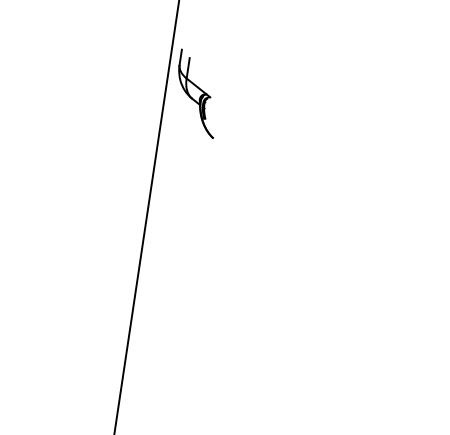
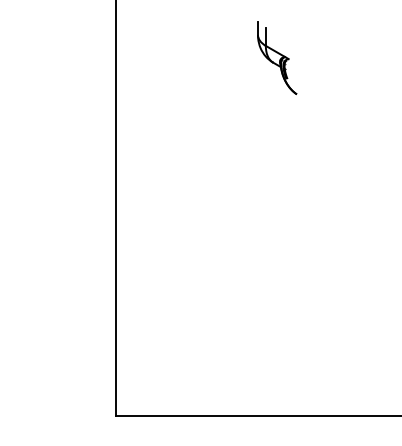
part: (197, 93) -> (277, 57), moved

